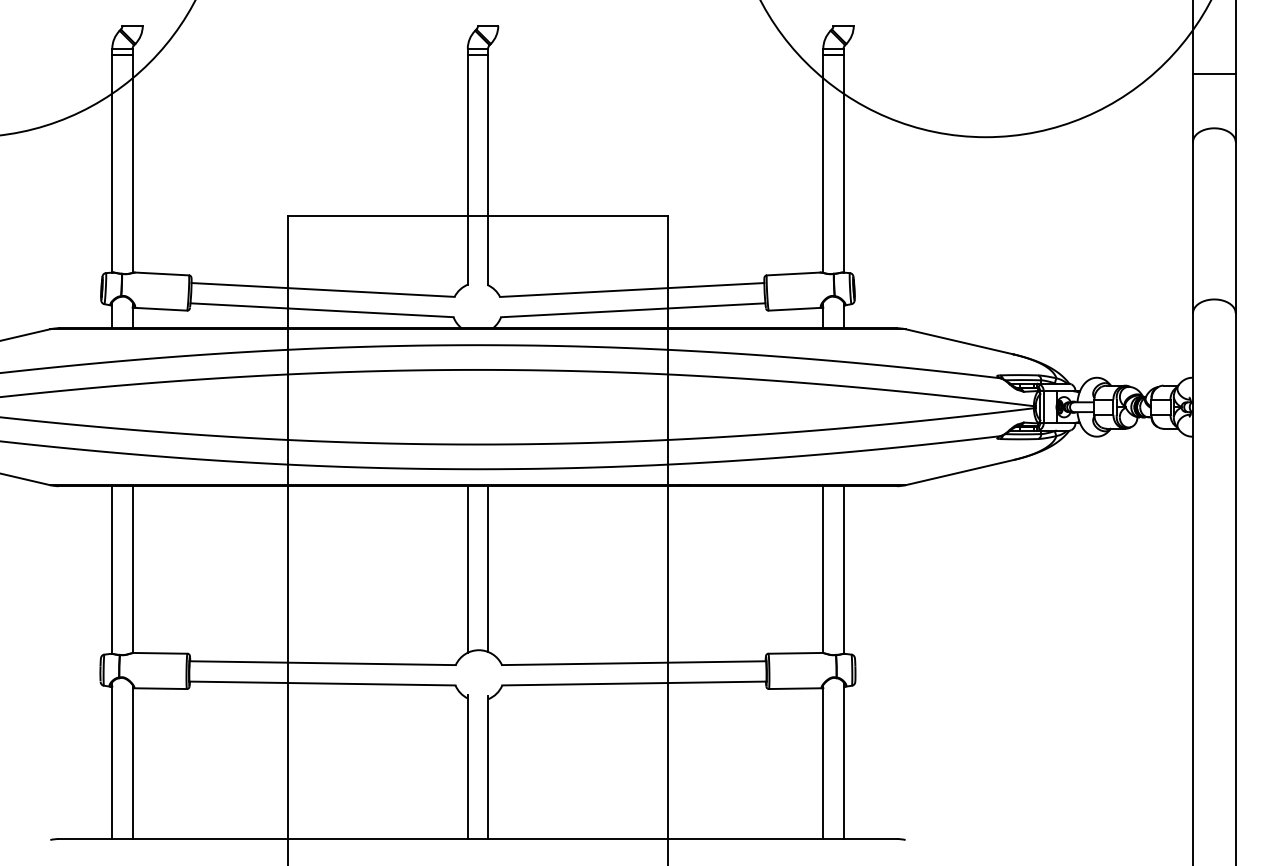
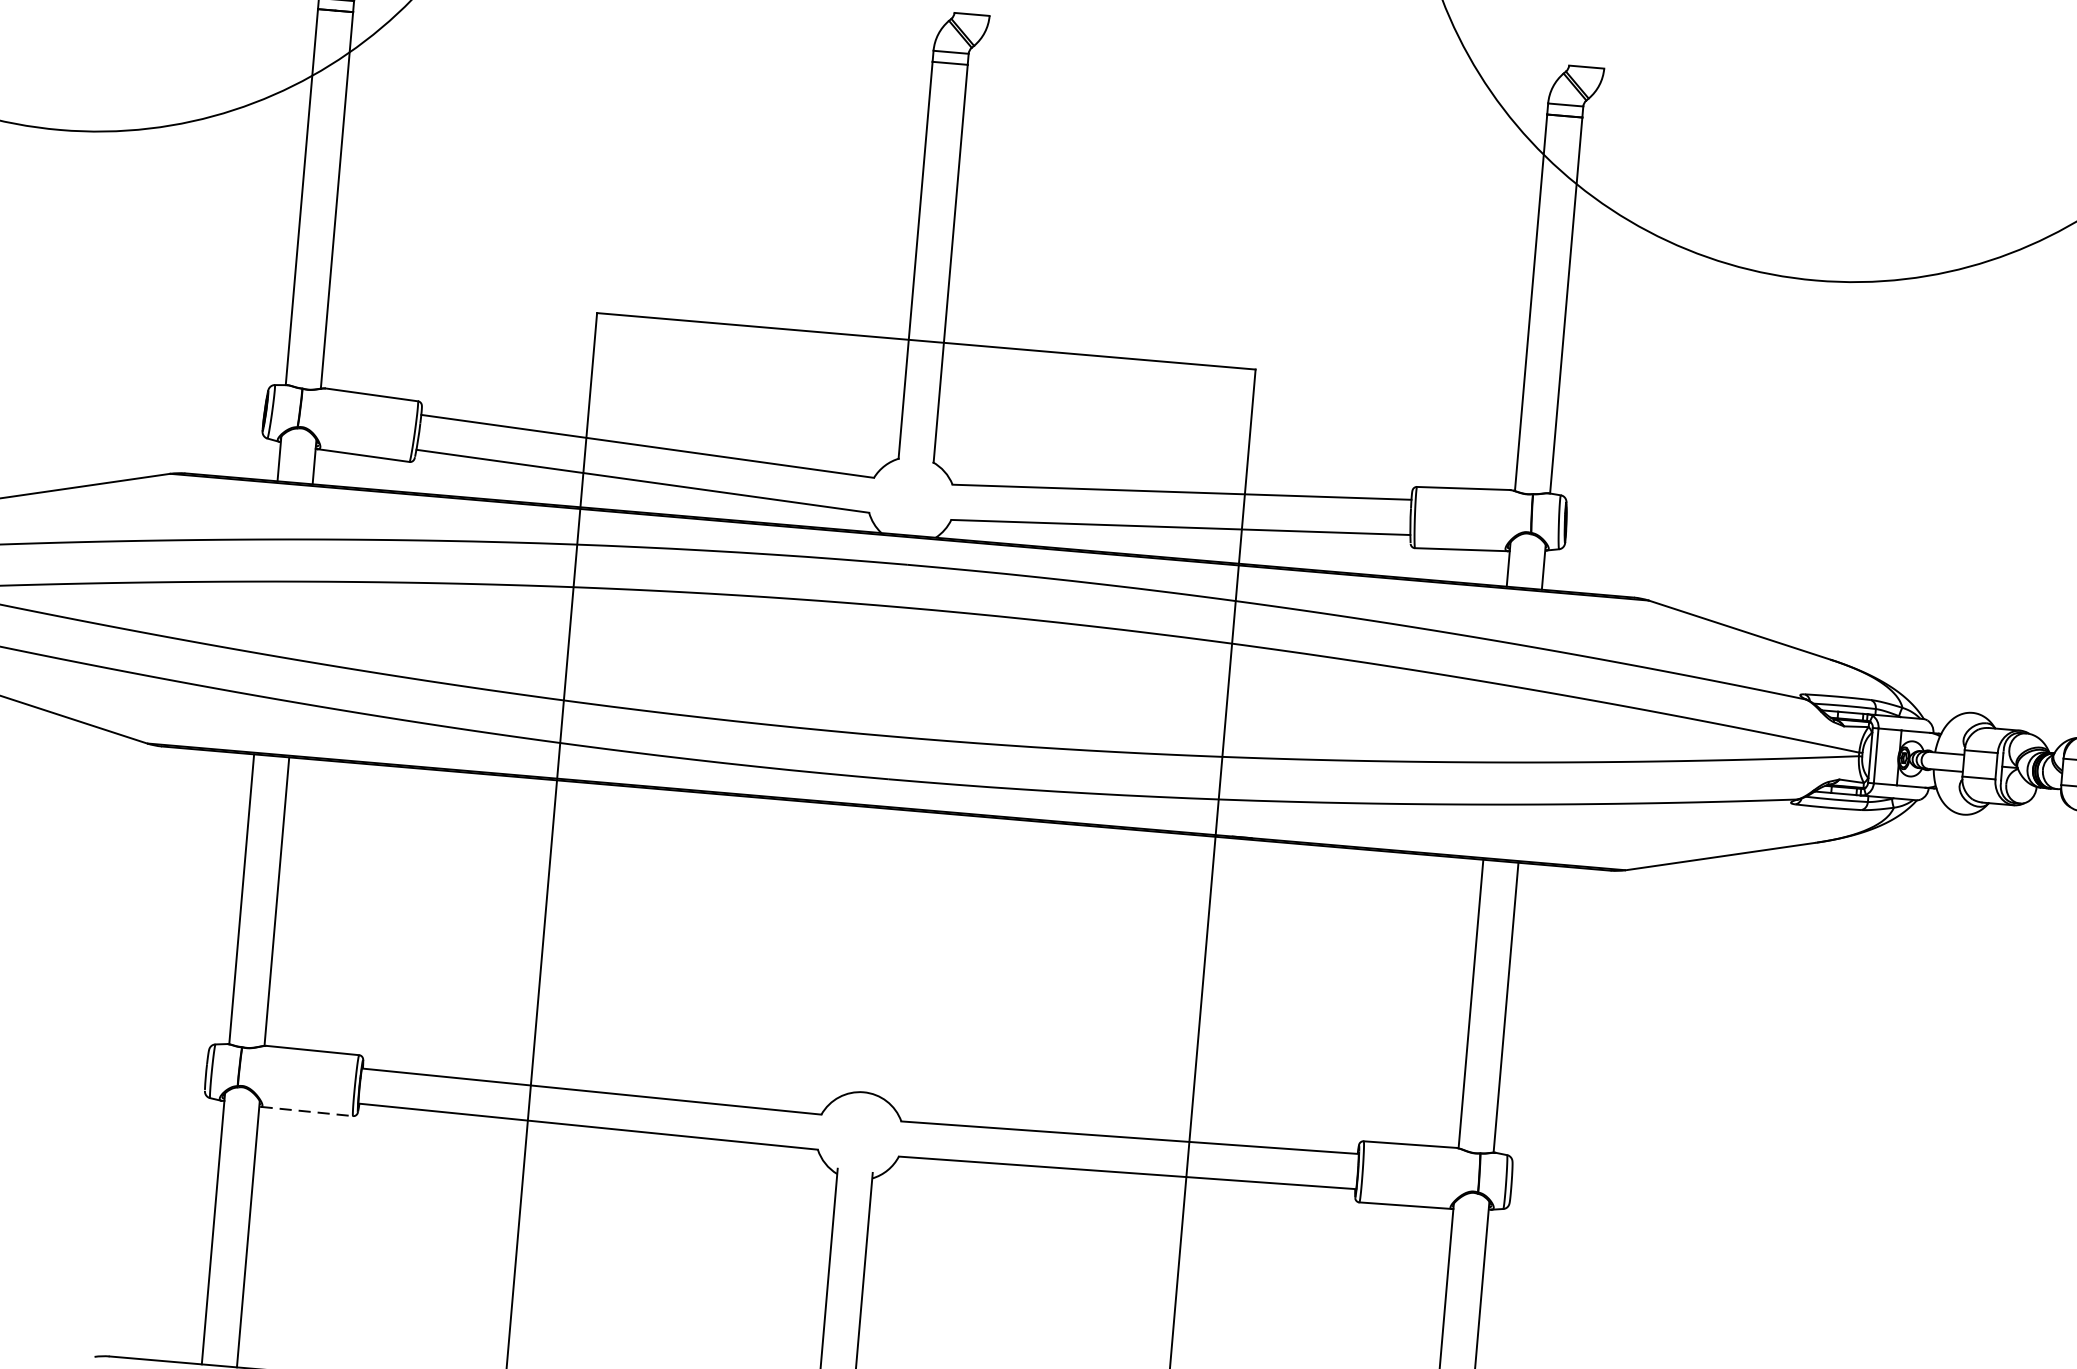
line: (488, 568) -> (892, 952), removed
line: (467, 569) -> (855, 951), removed
line: (160, 688) -> (307, 1111), solid -> dashed

